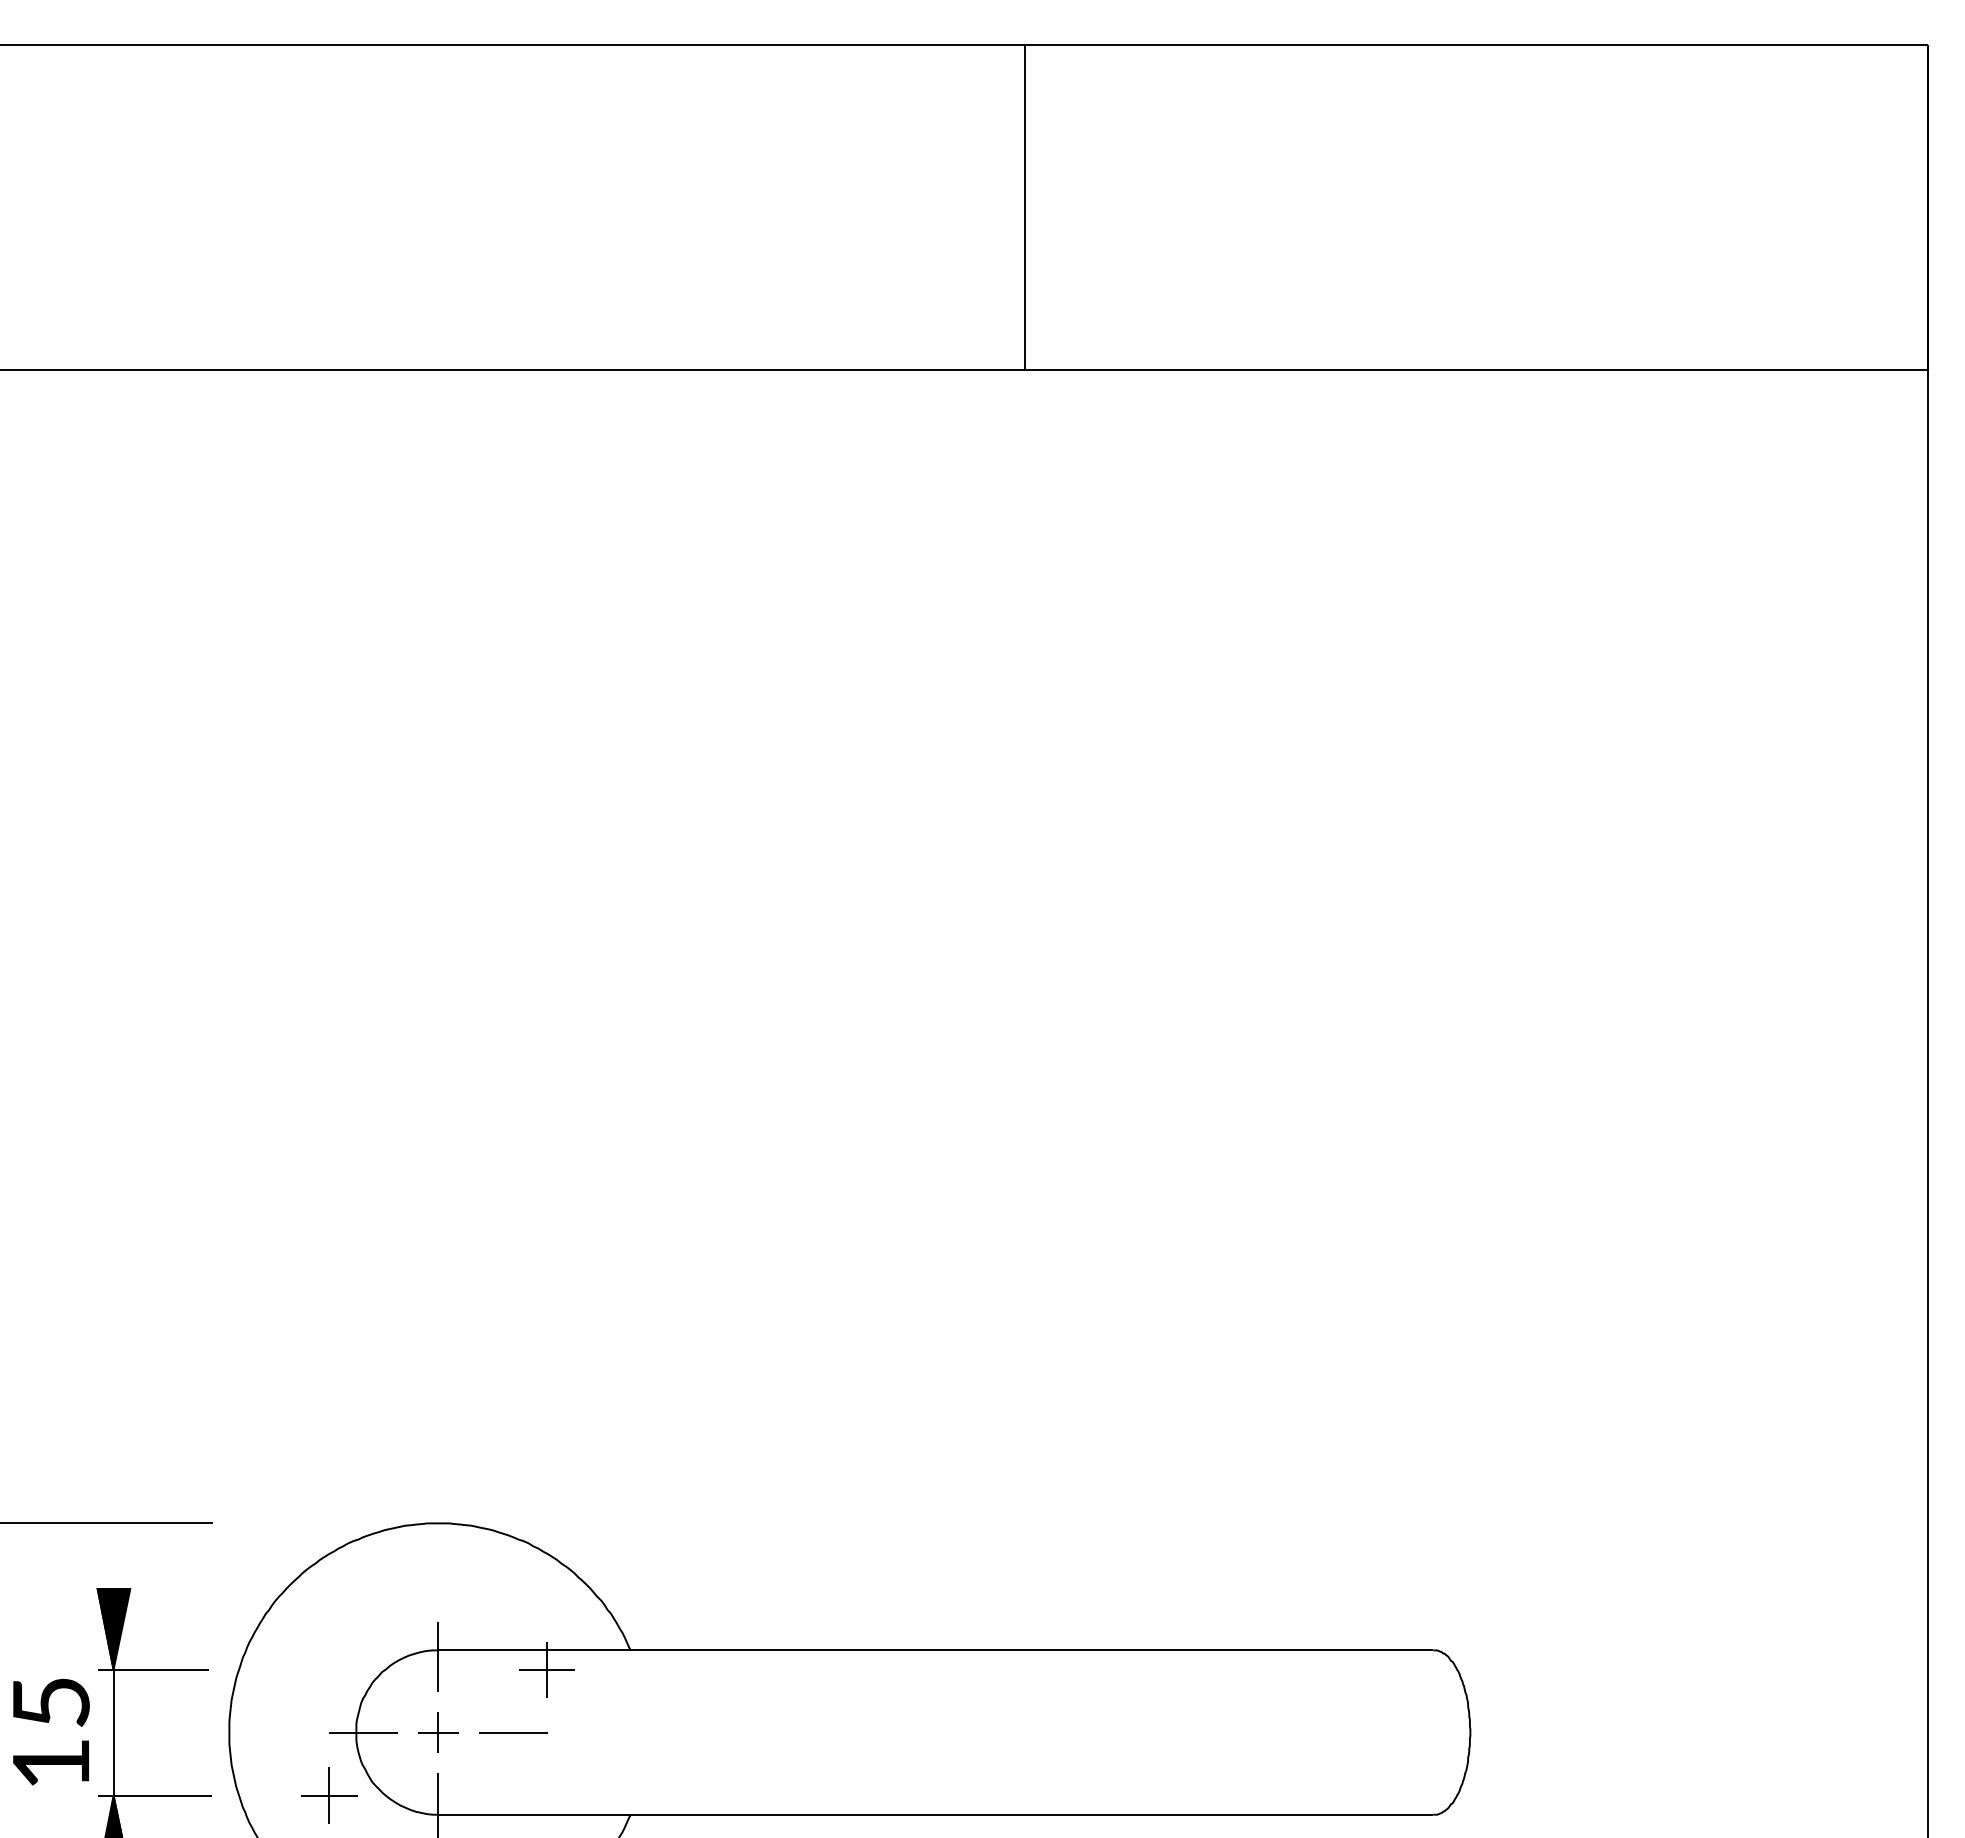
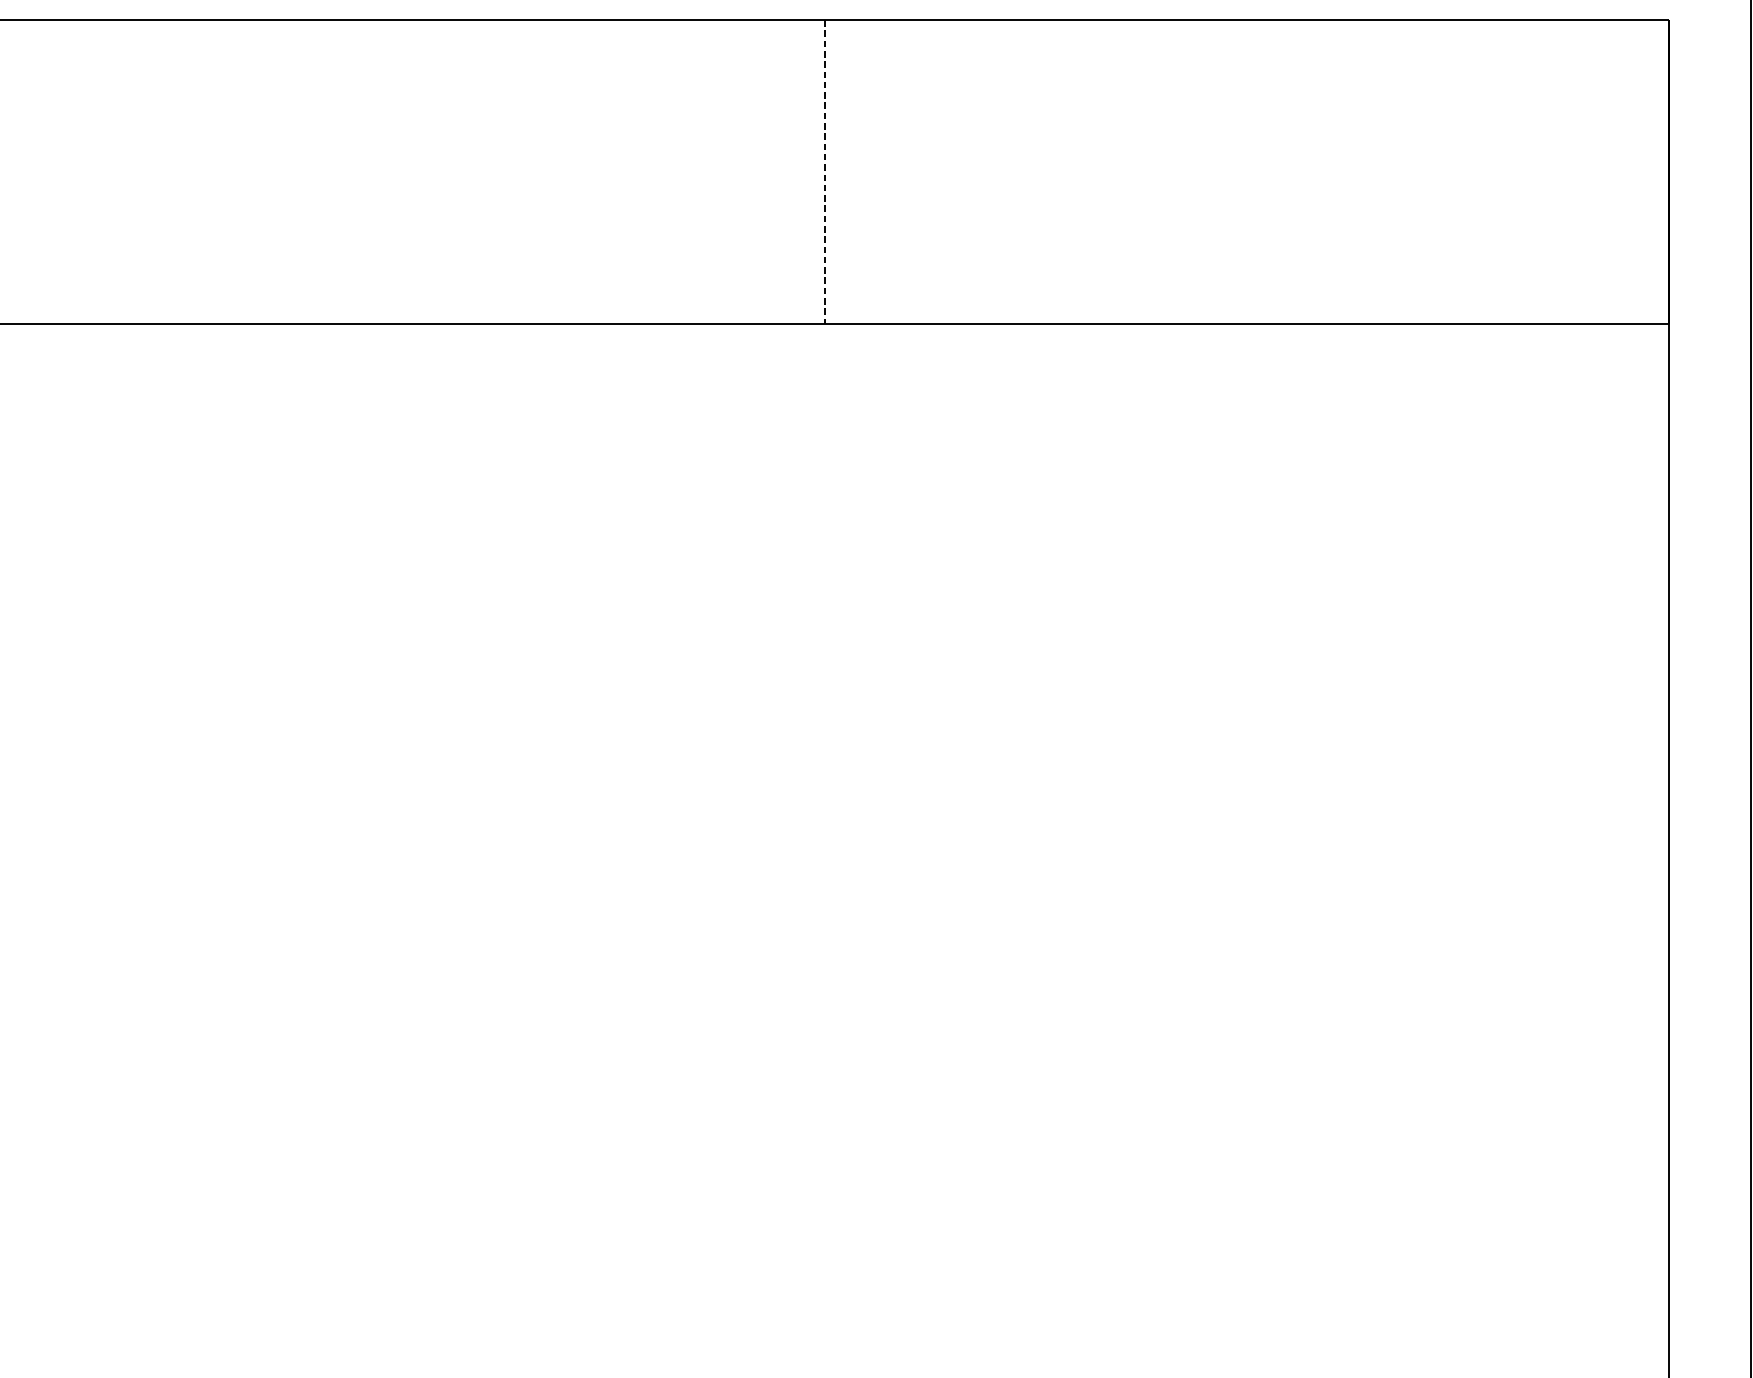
line: (1025, 208) -> (824, 172), solid -> dashed

